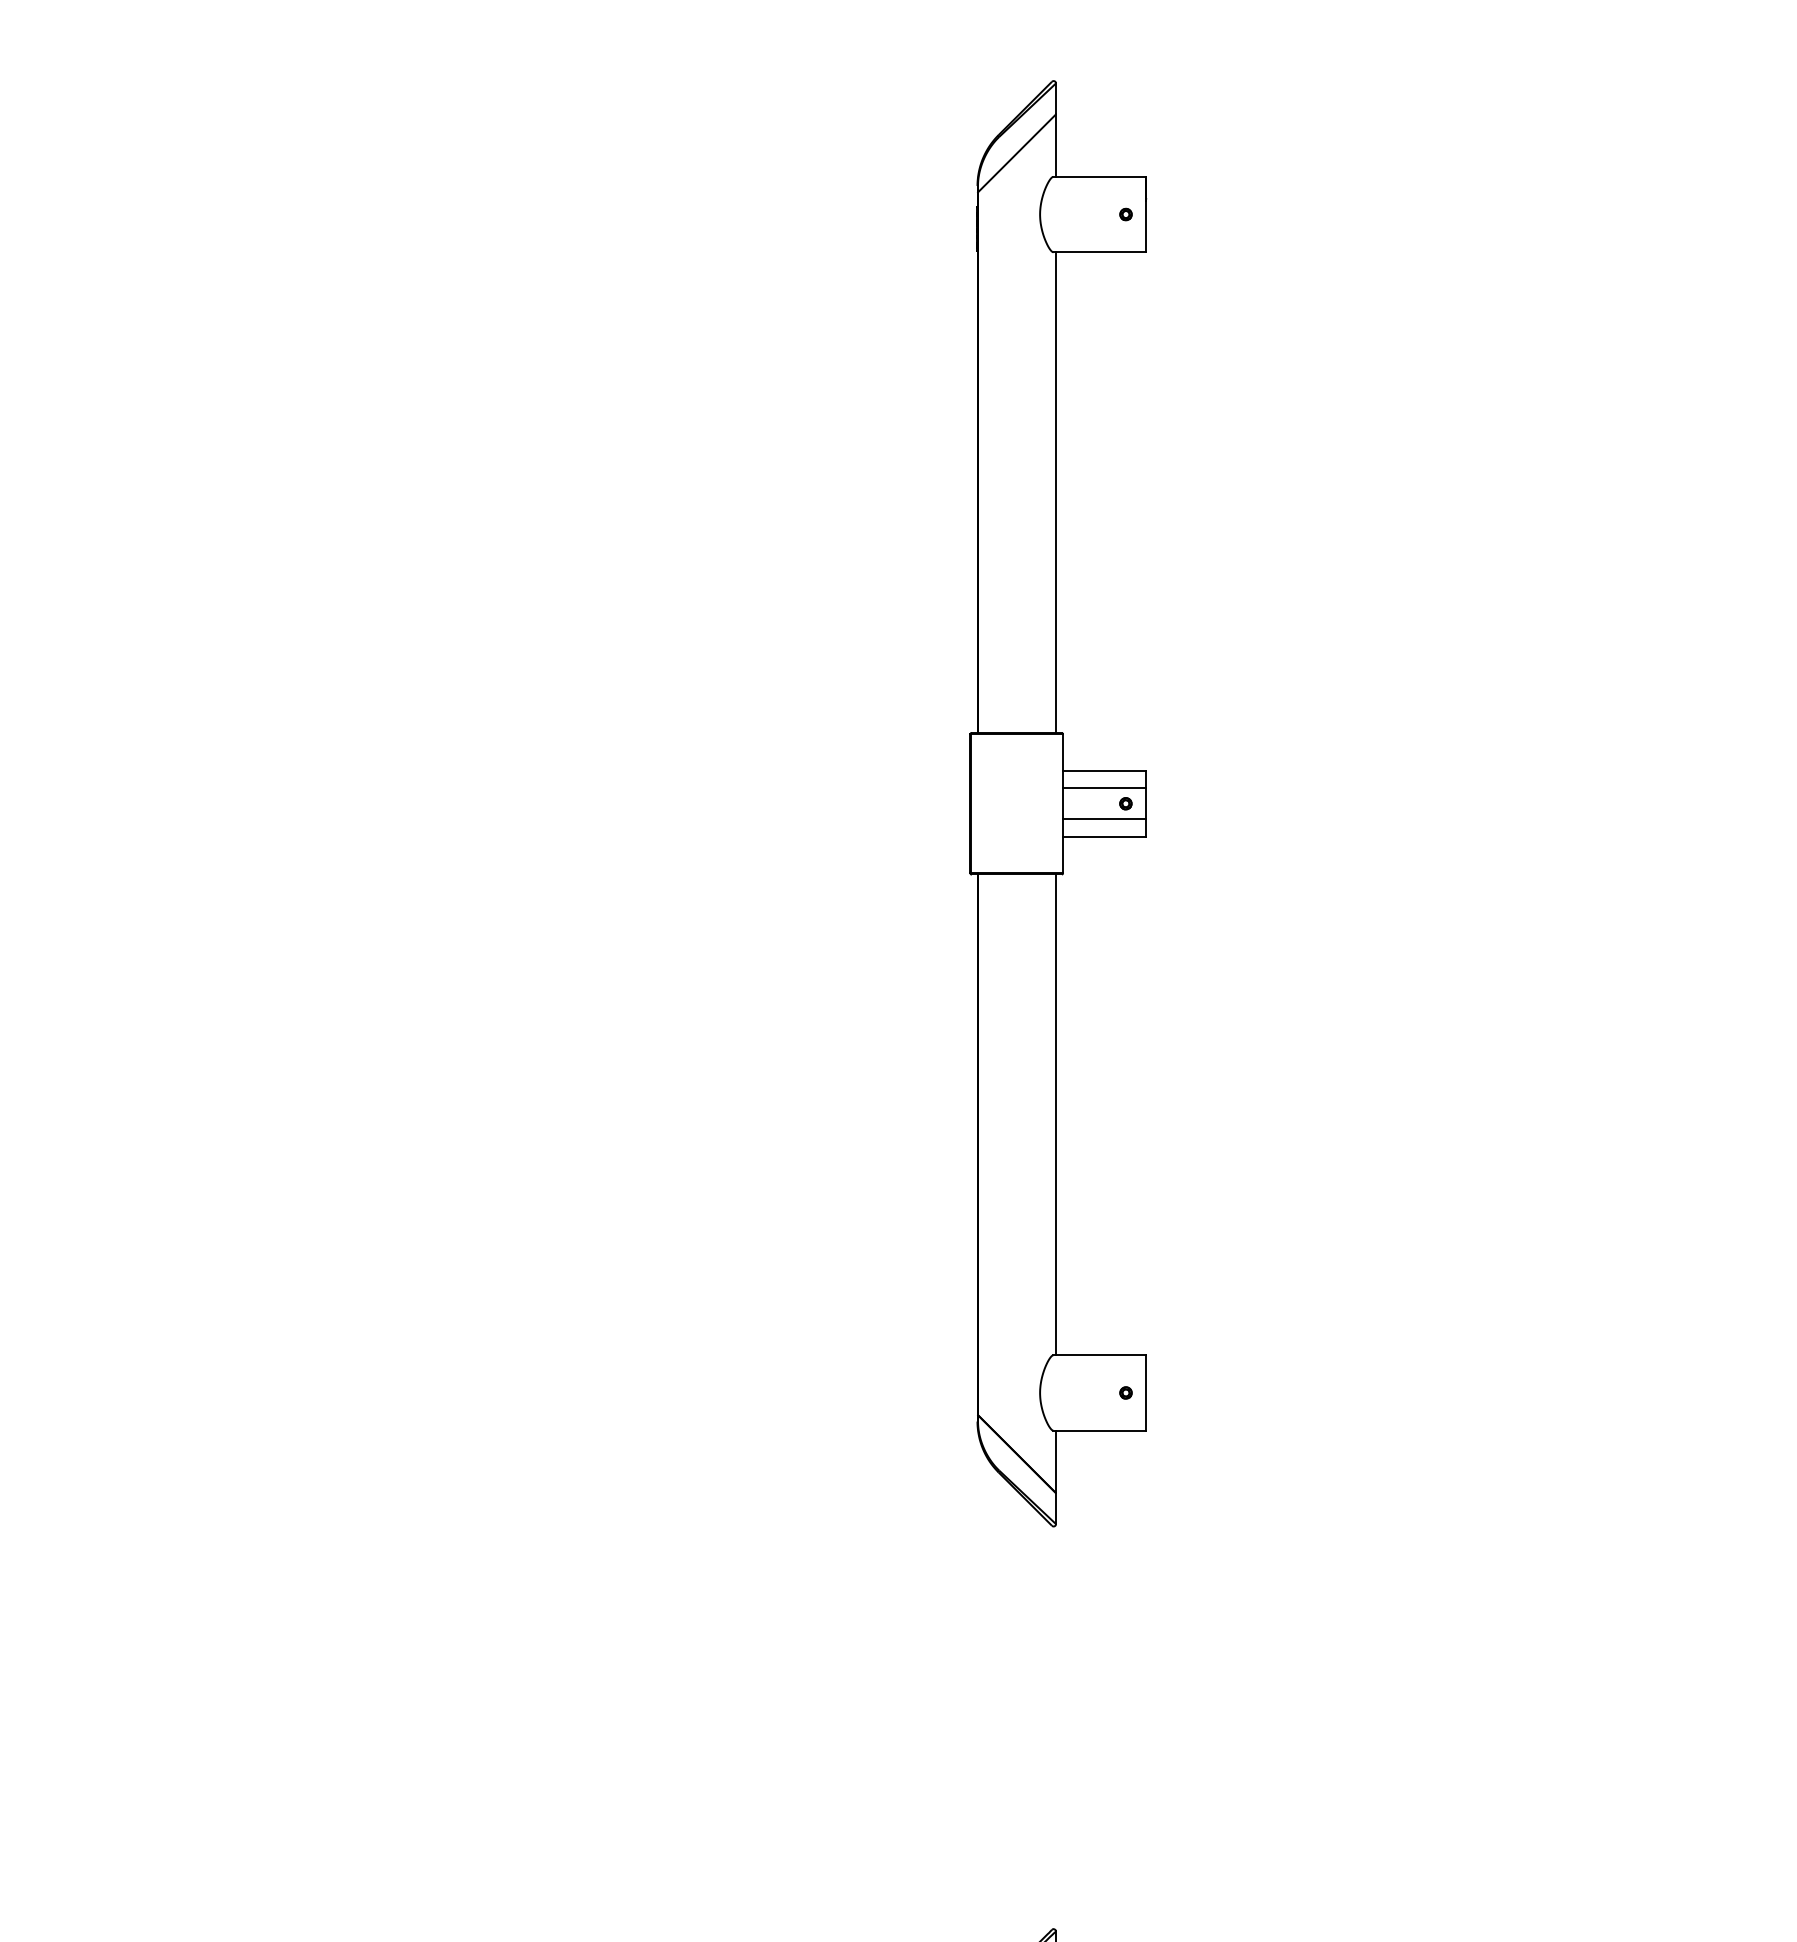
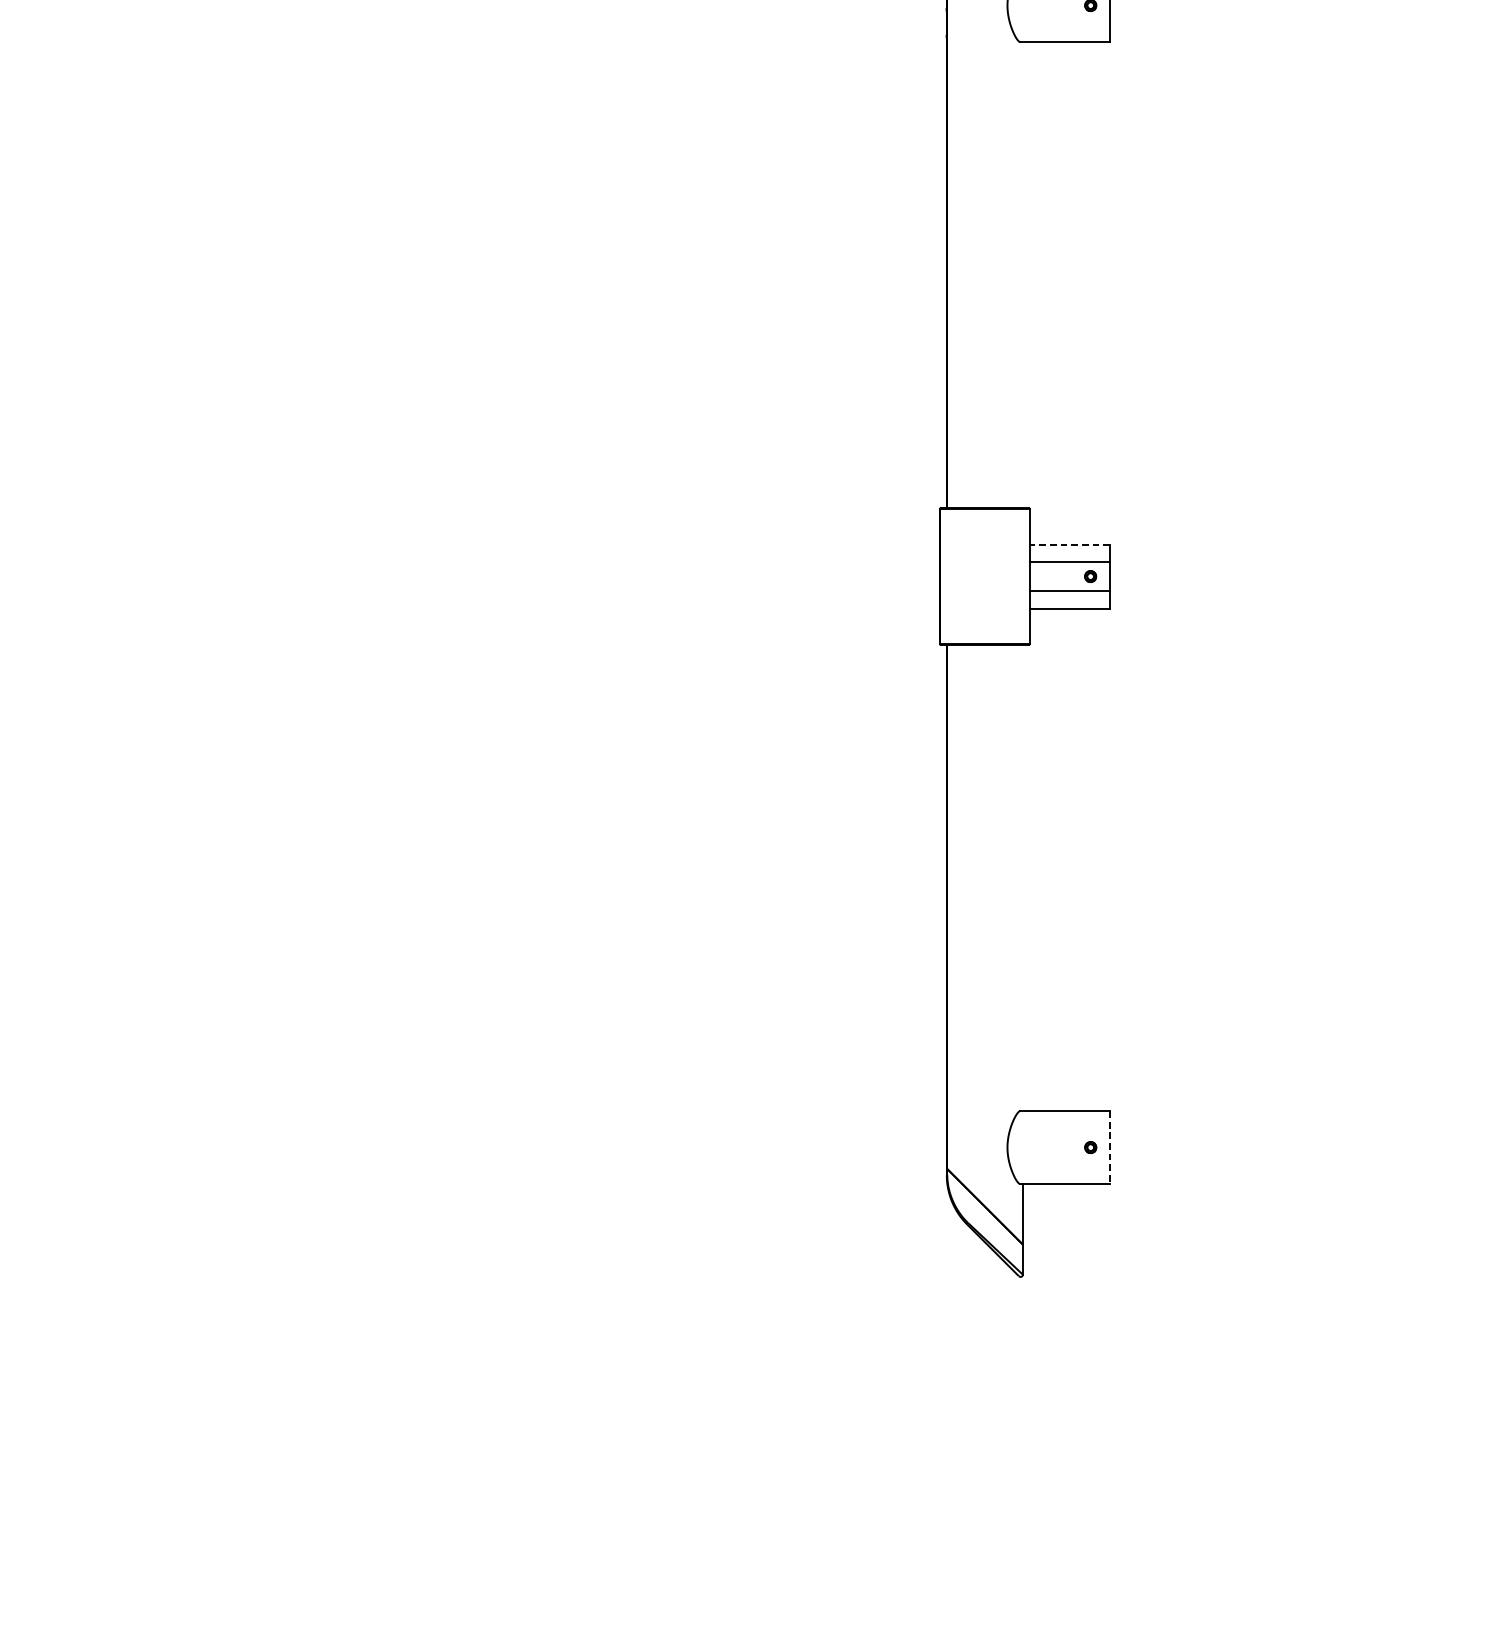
line: (1056, 492) -> (1023, 274), removed
line: (1104, 770) -> (1069, 544), solid -> dashed
line: (1056, 1114) -> (1023, 877), removed
line: (1145, 1393) -> (1109, 1148), solid -> dashed

